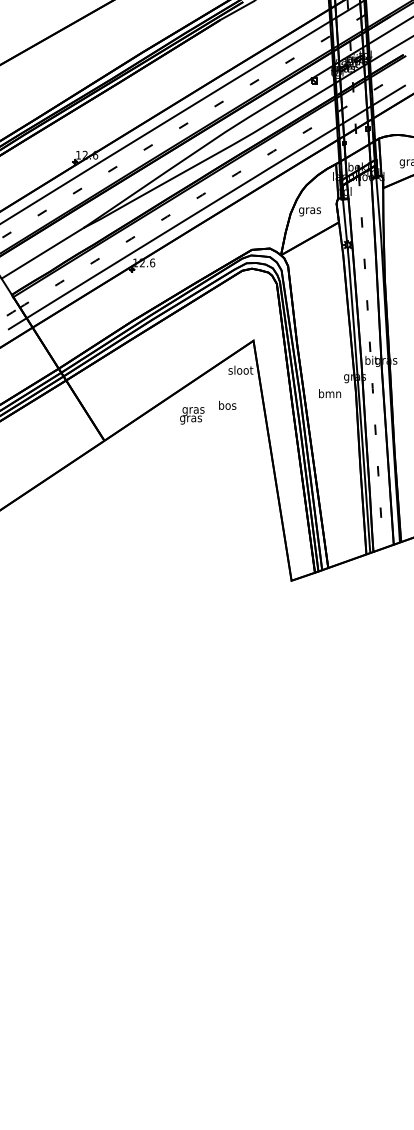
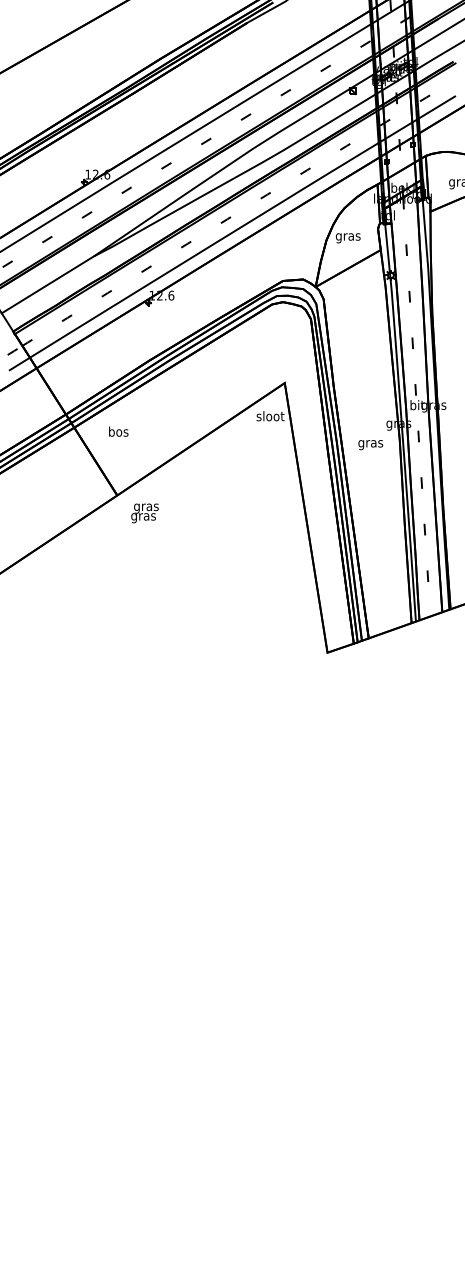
text: (329, 394) -> (370, 443), bmn -> gras
text: (227, 405) -> (118, 431), moved
text: (191, 415) -> (144, 513), moved

